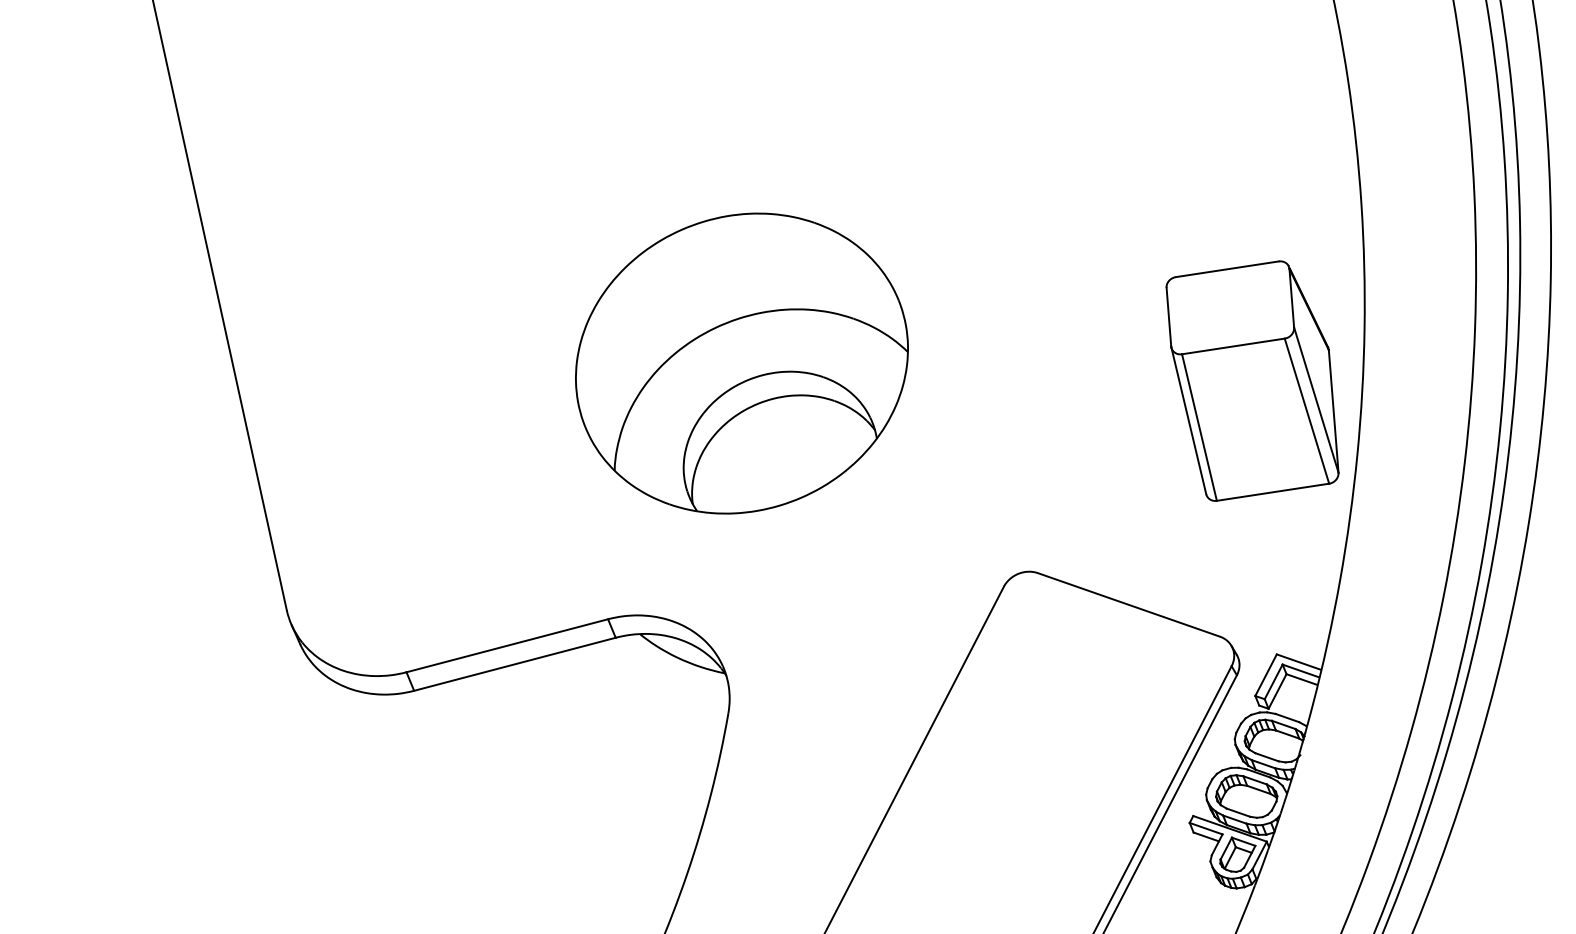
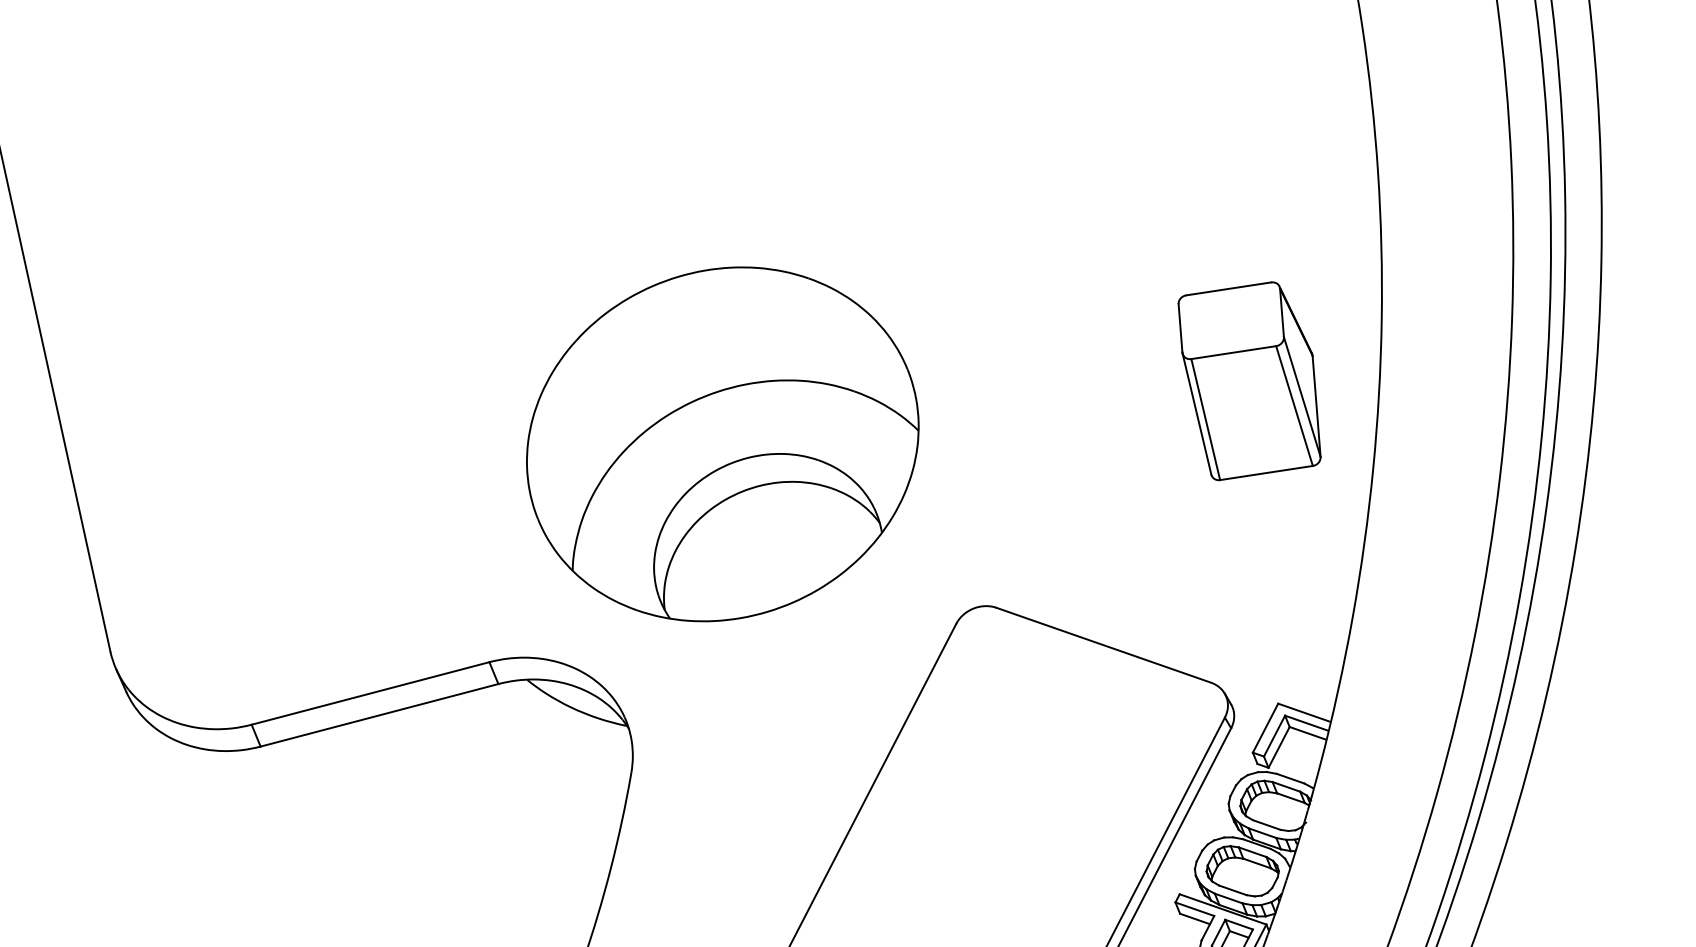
part: (741, 363) -> (722, 444), moved
part: (1252, 380) -> (1249, 380), size x0.7

